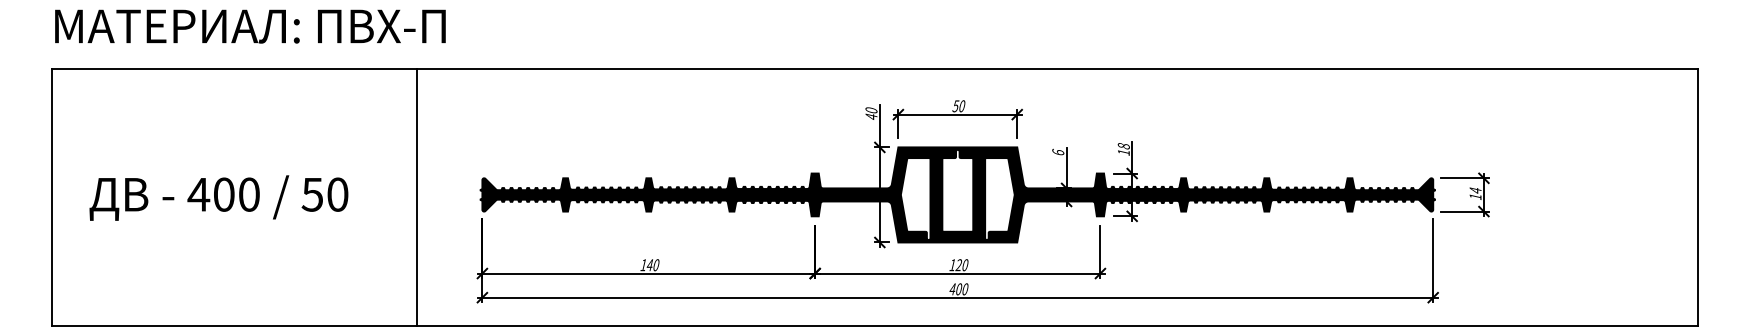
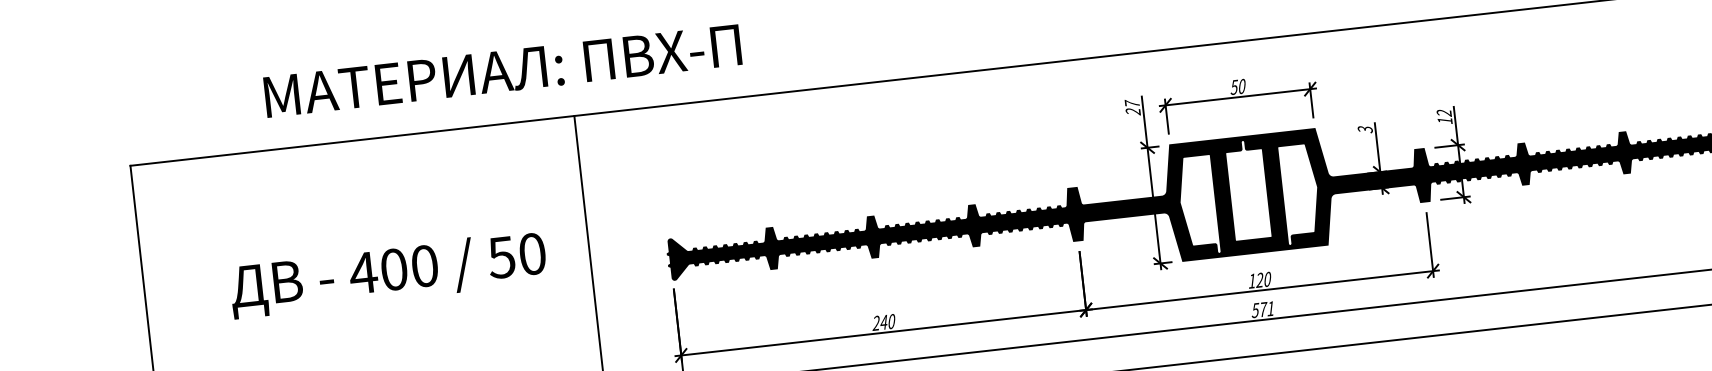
text: (250, 26) -> (502, 71), moved
text: (871, 113) -> (1132, 107), 40 -> 27
text: (1123, 146) -> (1443, 113), 18 -> 12
text: (1058, 151) -> (1365, 128), 6 -> 3
text: (218, 197) -> (387, 273), moved
text: (643, 264) -> (876, 322), 140 -> 240
text: (958, 289) -> (1262, 309), 400 -> 571

